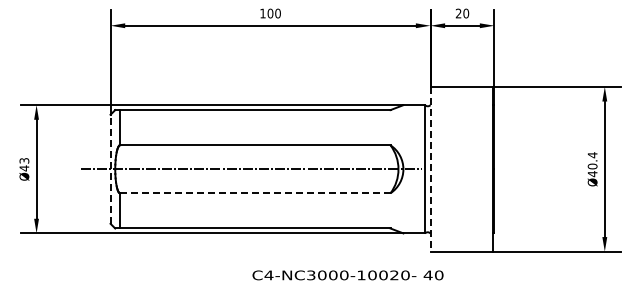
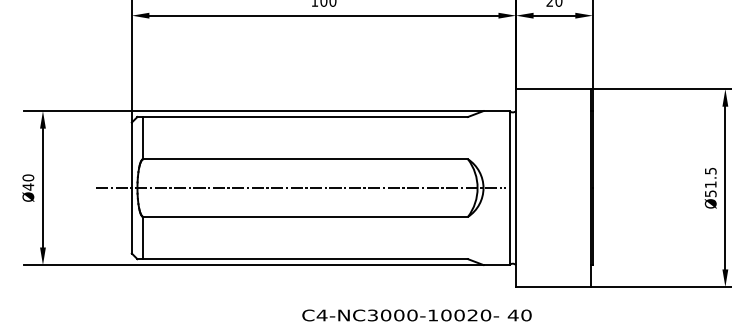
text: (24, 160) -> (28, 177), Ø43 -> Ø40
text: (592, 164) -> (710, 182), Ø40.4 -> Ø51.5
line: (110, 169) -> (131, 188), dashed -> solid
line: (430, 169) -> (516, 188), dashed -> solid
line: (254, 193) -> (304, 217), dashed -> solid

